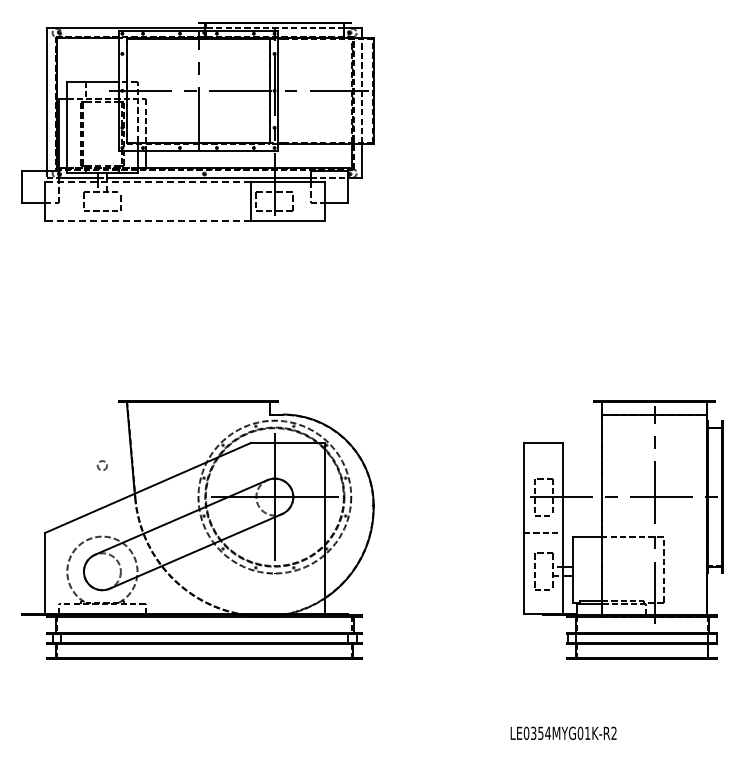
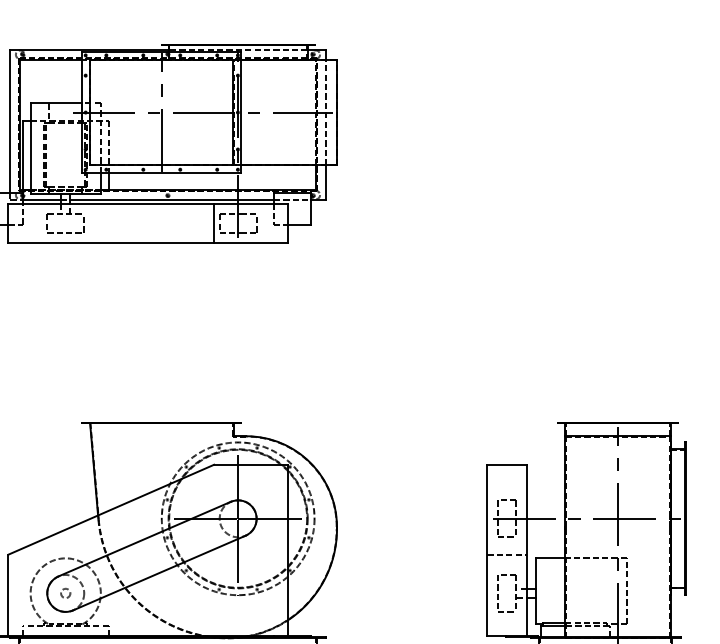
line: (148, 182) -> (111, 204), dashed -> solid
line: (148, 221) -> (111, 243), dashed -> solid
circle: (101, 465) -> (64, 593), moved

